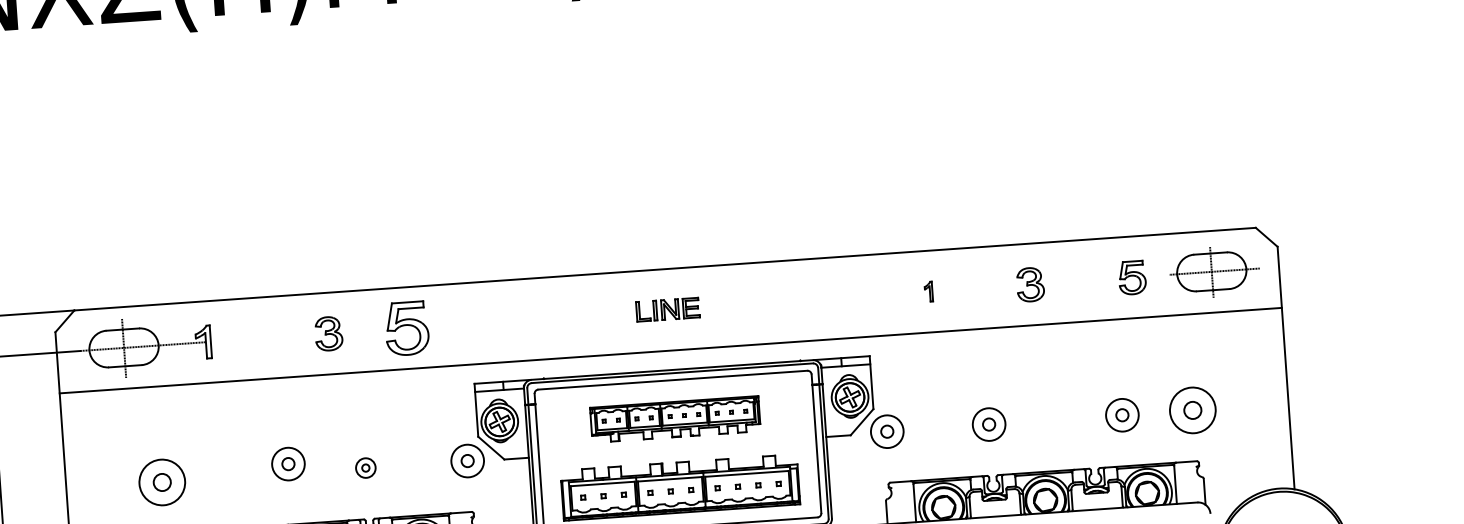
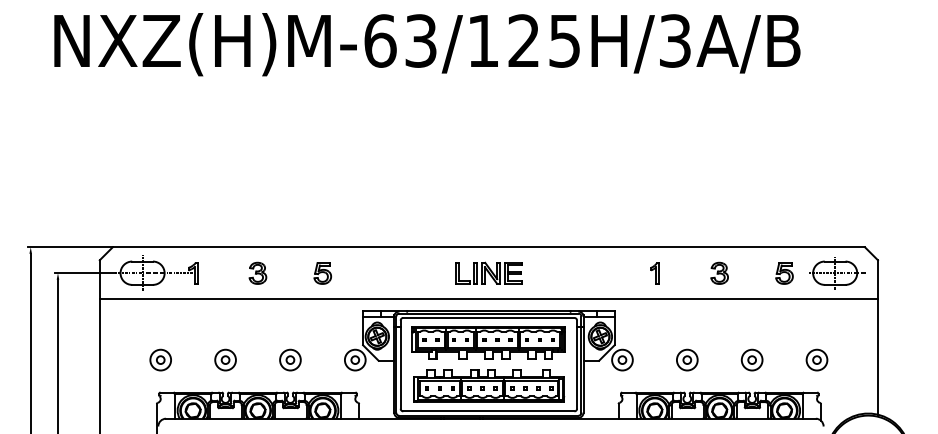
part: (928, 292) -> (654, 273), size x1.67
part: (667, 308) -> (488, 272), size x1.67
part: (406, 328) -> (322, 273), size x0.62
part: (328, 332) -> (257, 272), moved
part: (1191, 409) -> (816, 359), size x0.71
part: (1121, 414) -> (751, 359), moved
part: (674, 418) -> (488, 342), size x1.43
part: (288, 463) -> (225, 359), moved
part: (365, 467) -> (290, 359), size x1.67
part: (161, 481) -> (160, 359), size x0.71

